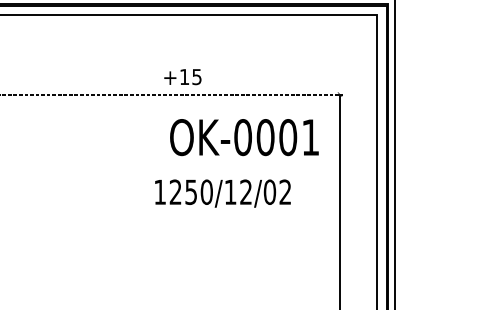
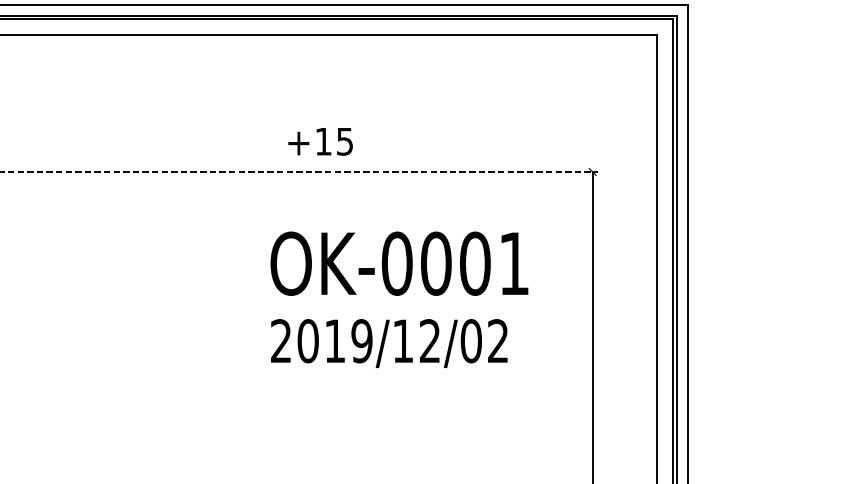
text: (244, 137) -> (399, 263), moved
text: (183, 191) -> (321, 339), 1250/12/02 -> 2019/12/02

